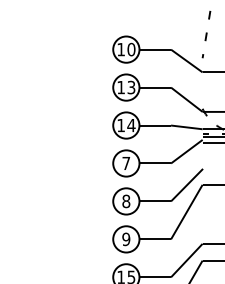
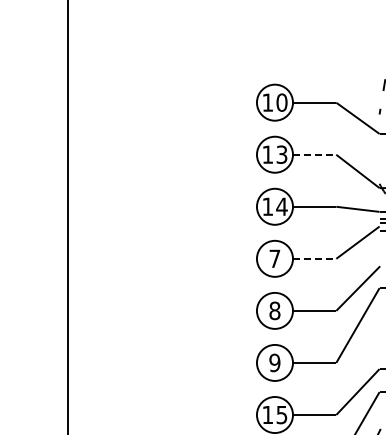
line: (155, 87) -> (314, 154), solid -> dashed
line: (155, 163) -> (314, 258), solid -> dashed

